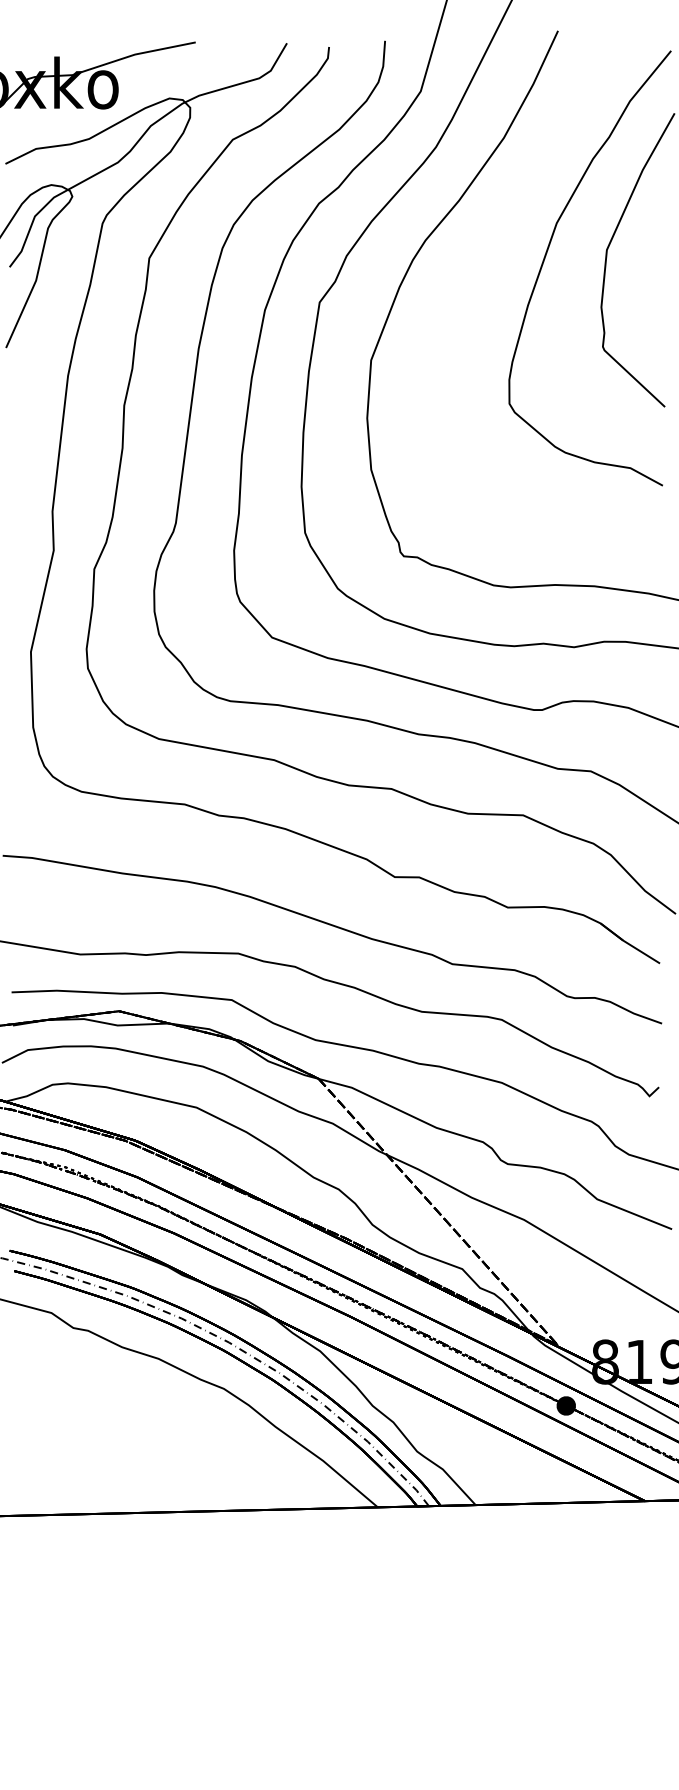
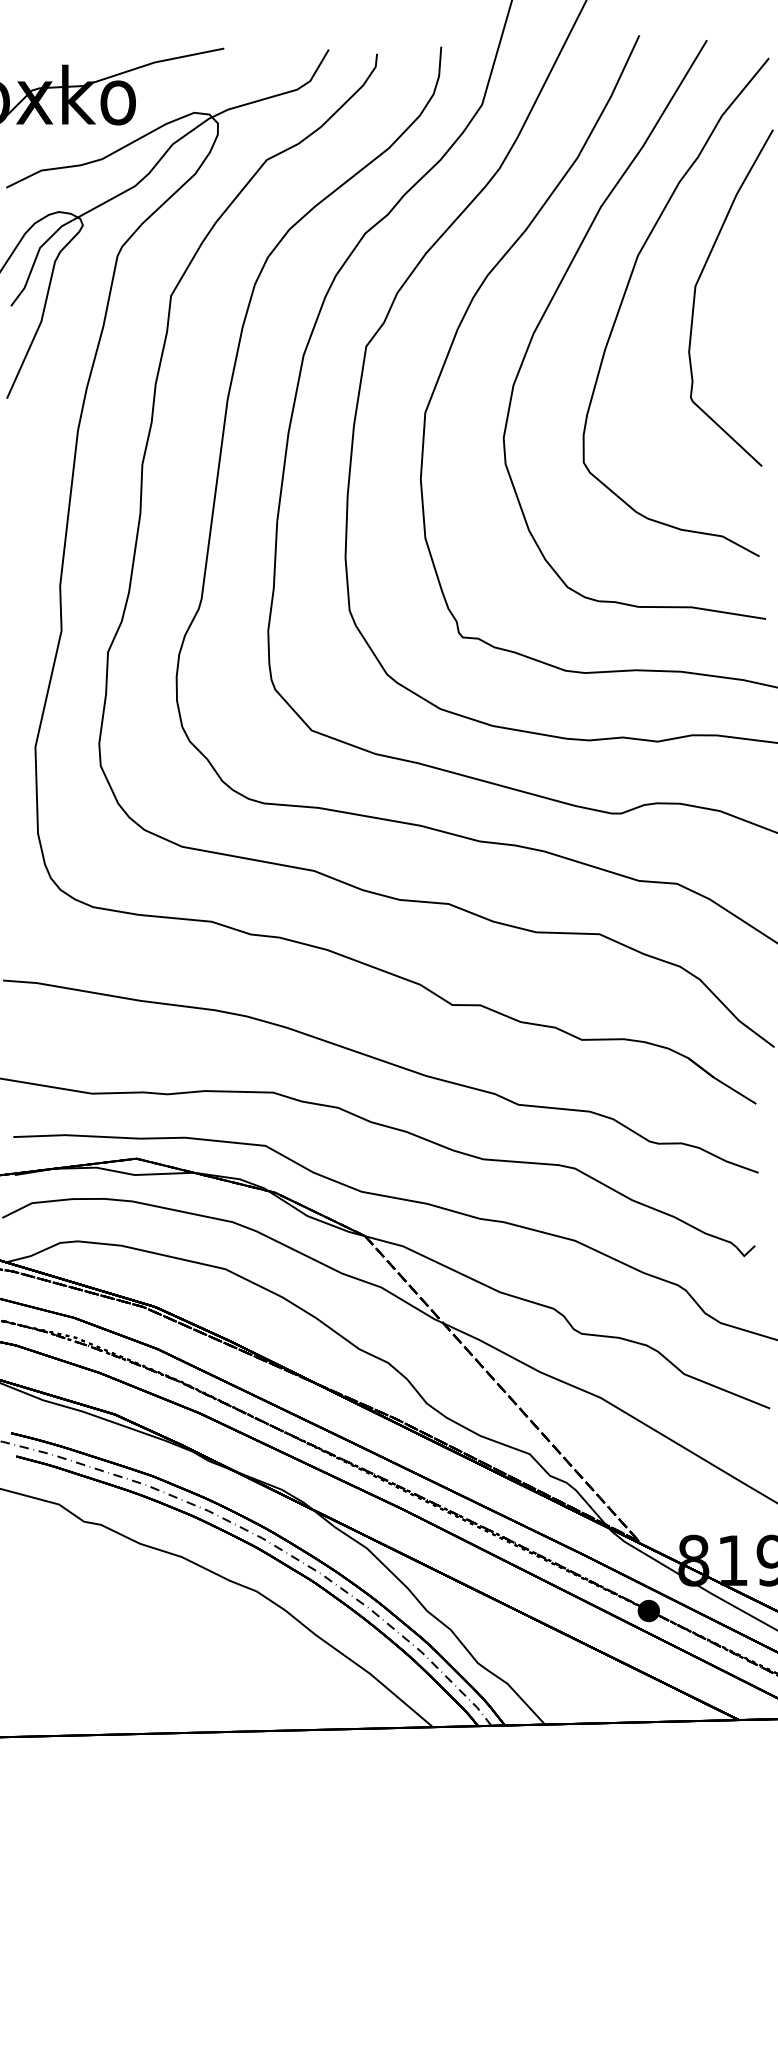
curve: (486, 254) -> (557, 291), added

